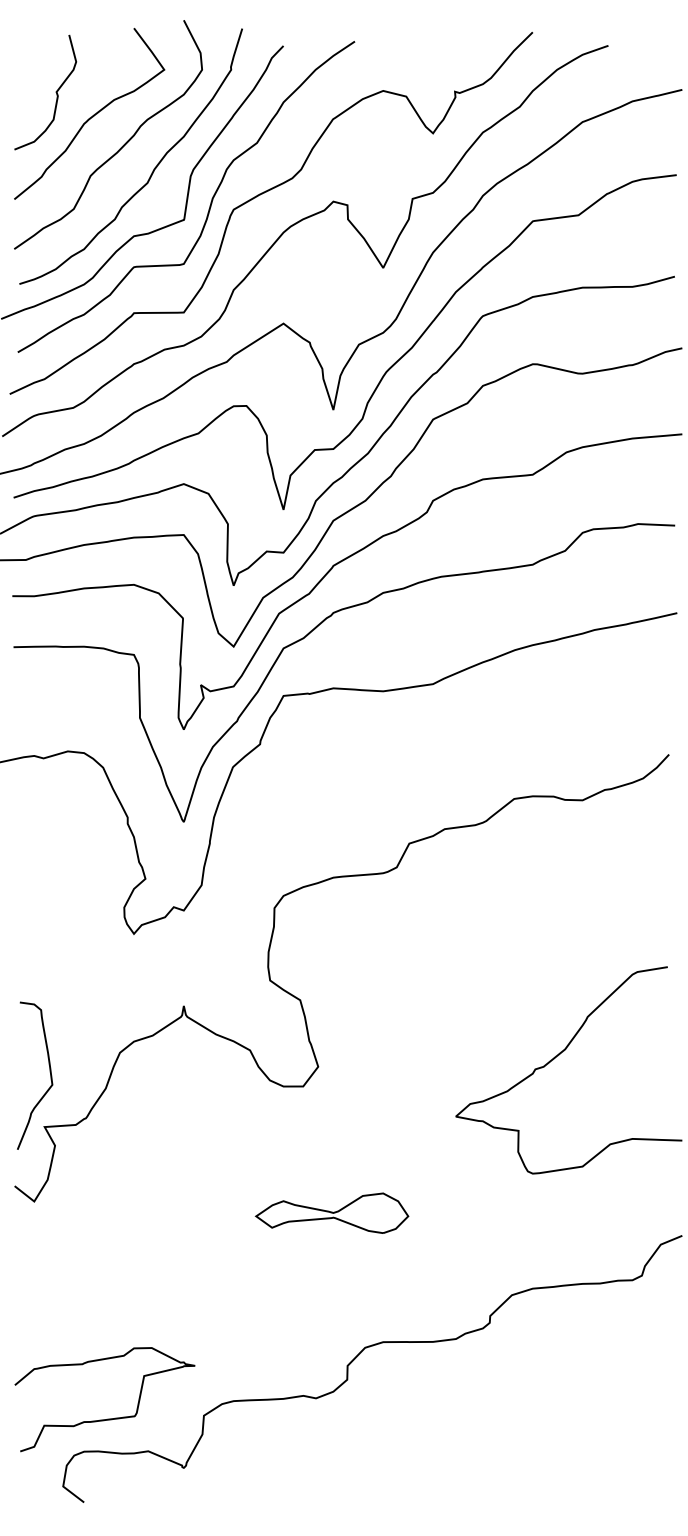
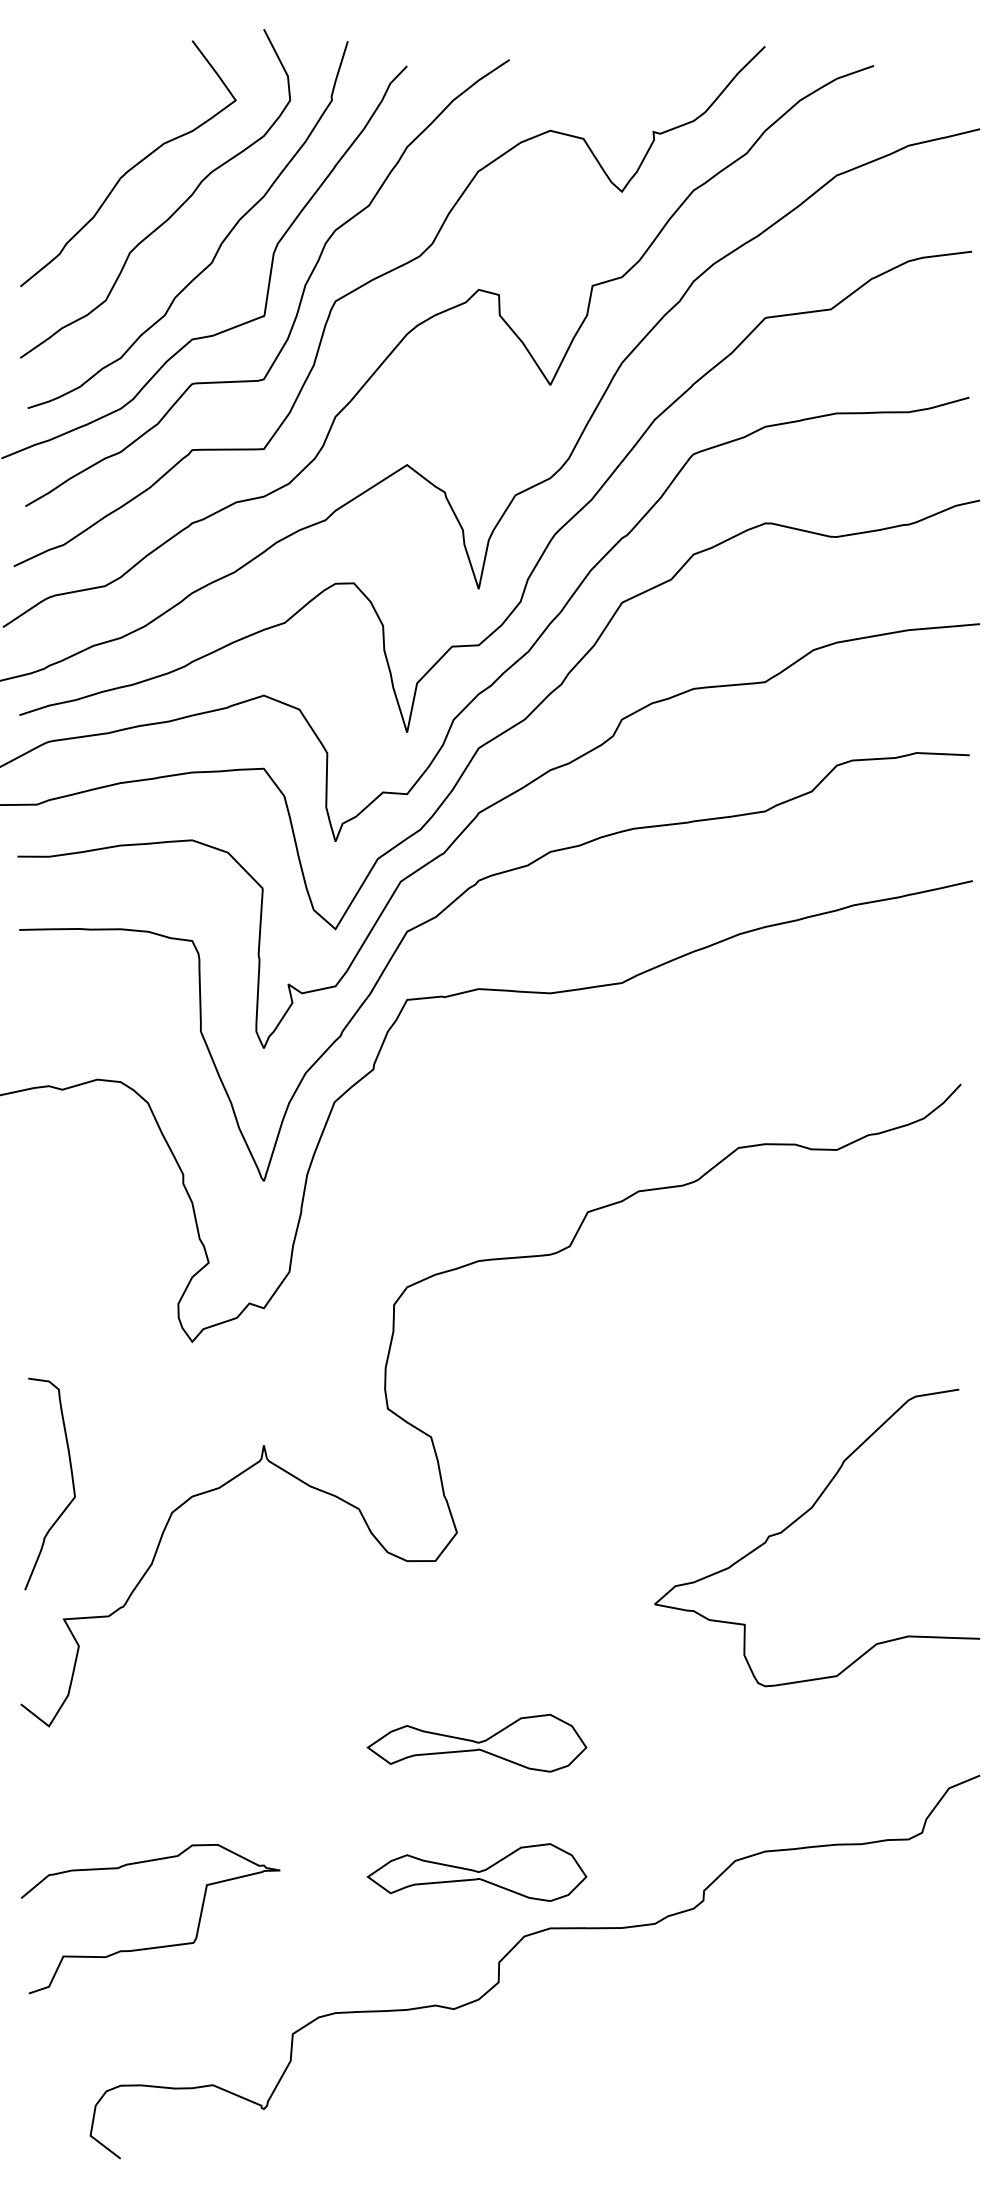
curve: (55, 92) -> (79, 133), removed
curve: (49, 1072) -> (70, 1479), moved
part: (331, 1302) -> (476, 1871), added
curve: (107, 1418) -> (154, 1946), moved

